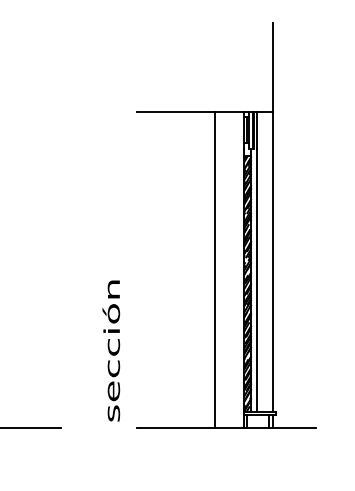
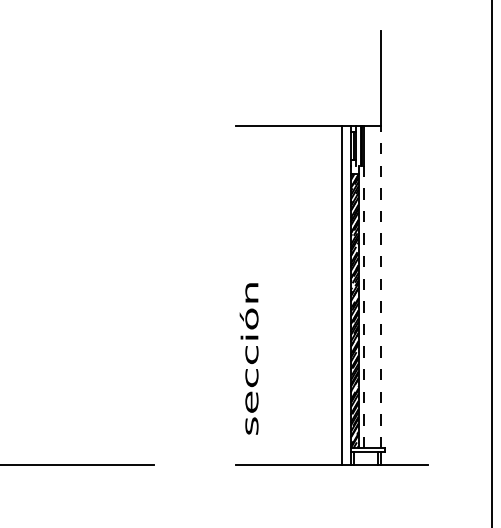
line: (272, 261) -> (381, 286), solid -> dashed
line: (214, 269) -> (342, 295), moved
line: (256, 279) -> (364, 306), solid -> dashed
text: (110, 350) -> (248, 358), moved

